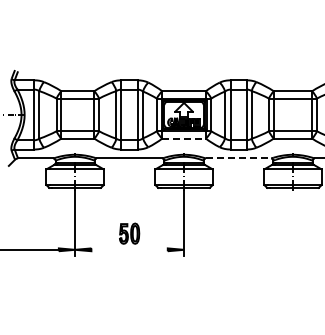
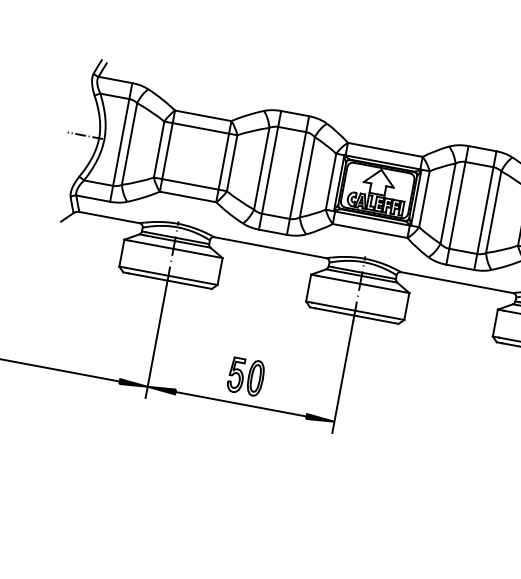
line: (184, 138) -> (370, 231), dashed -> solid
line: (238, 158) -> (457, 282), dashed -> solid
line: (129, 249) -> (241, 403), added

